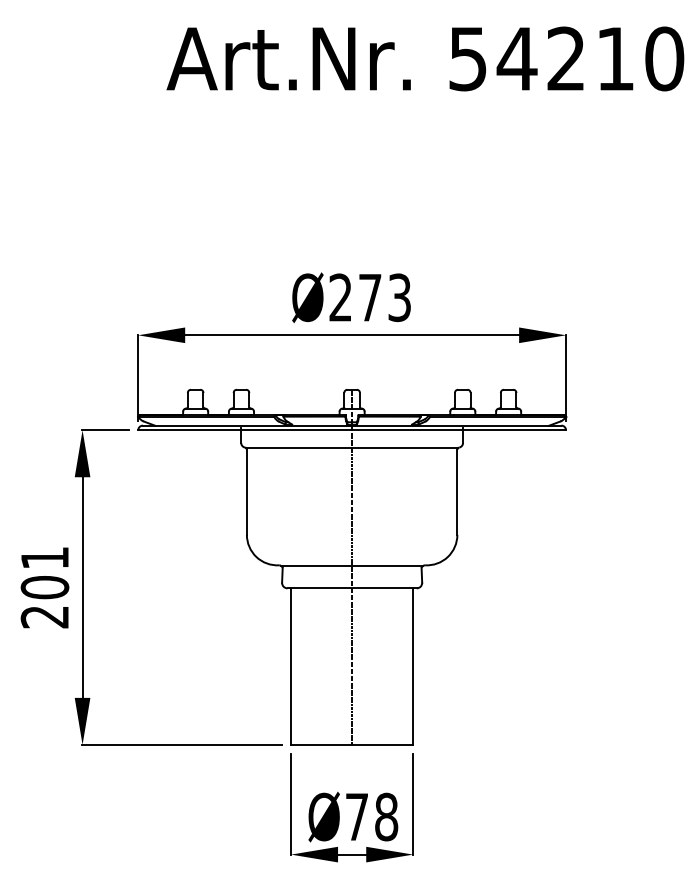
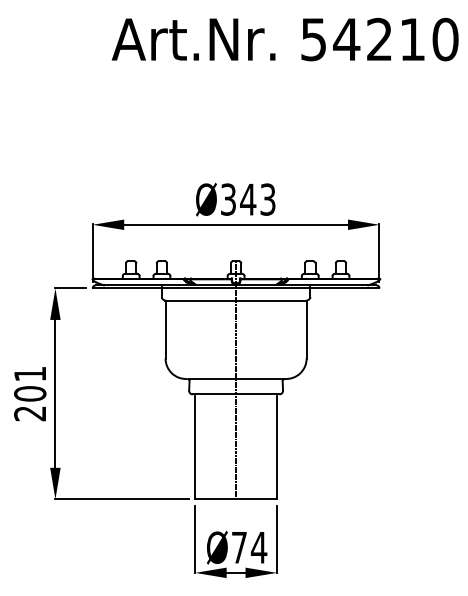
text: (355, 297) -> (238, 199), Ø273 -> Ø343
text: (385, 816) -> (258, 547), Ø78 -> Ø74

